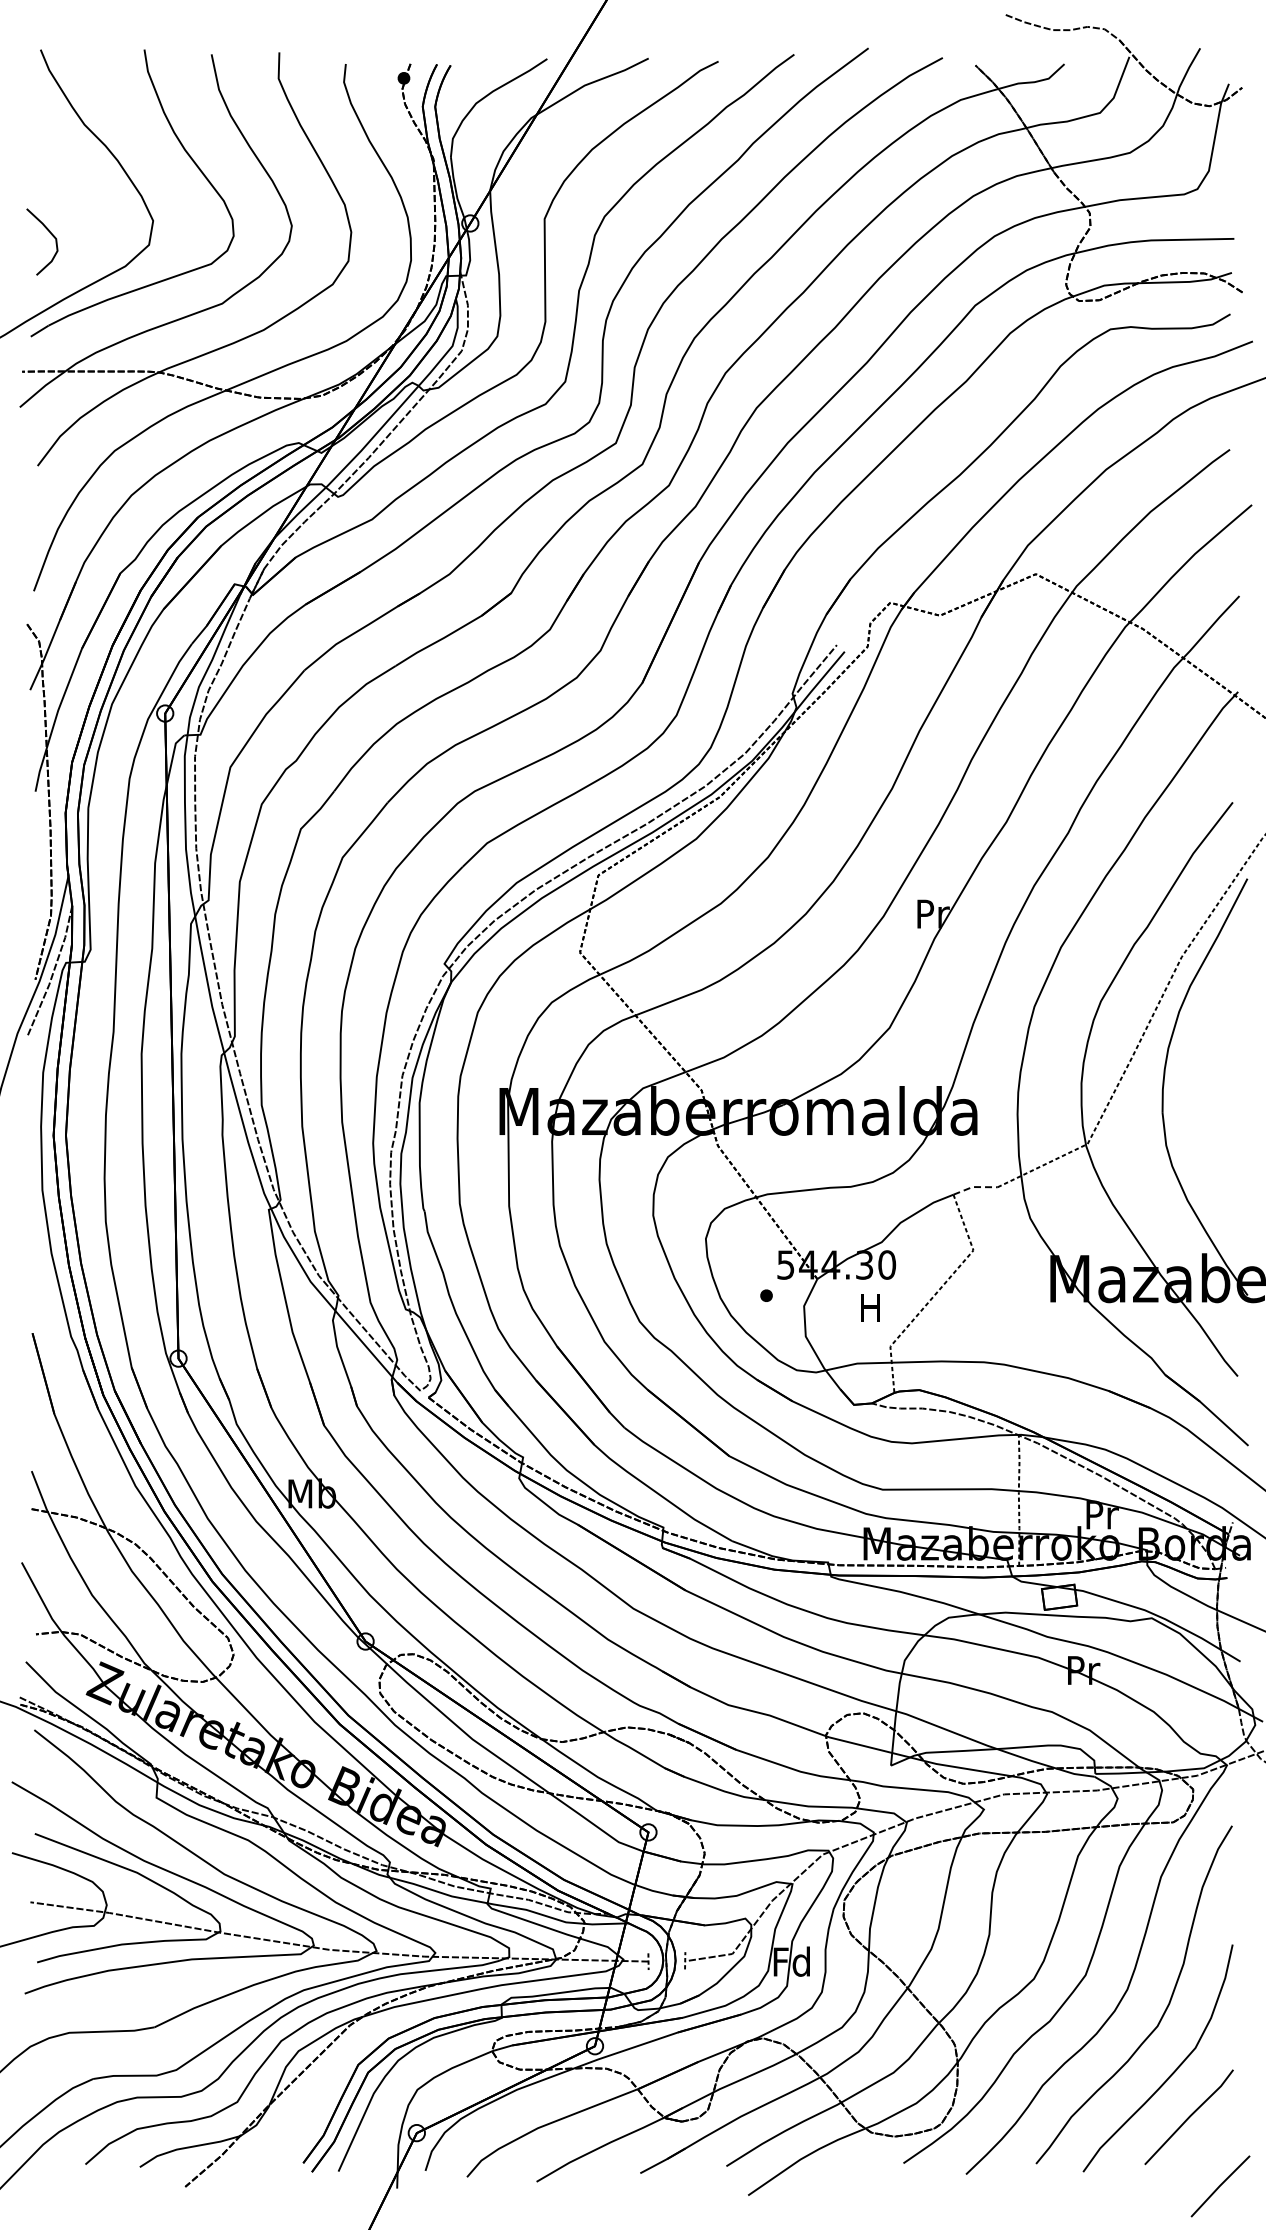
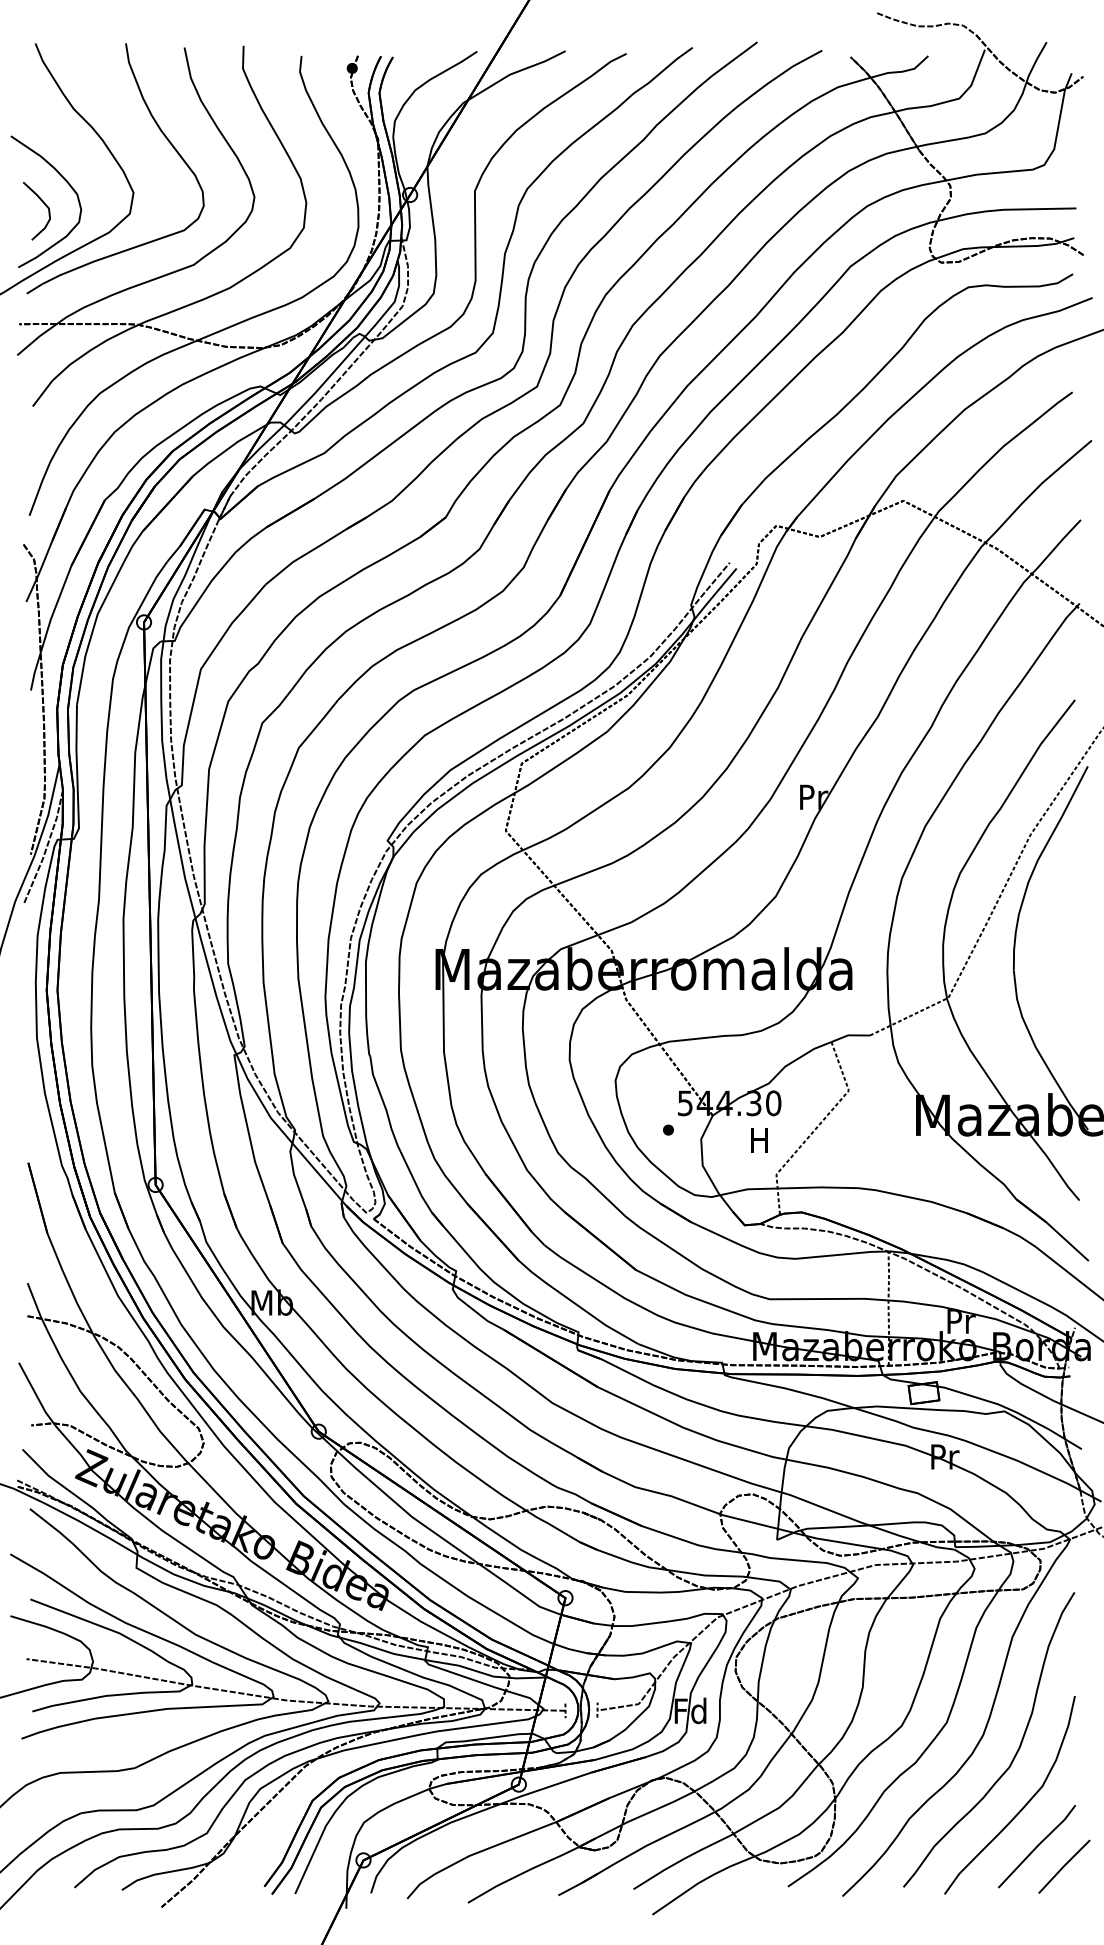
curve: (76, 209) -> (66, 182), added
line: (974, 1187) -> (849, 1035), dashed -> solid
line: (1220, 2186) -> (1064, 1866), moved

